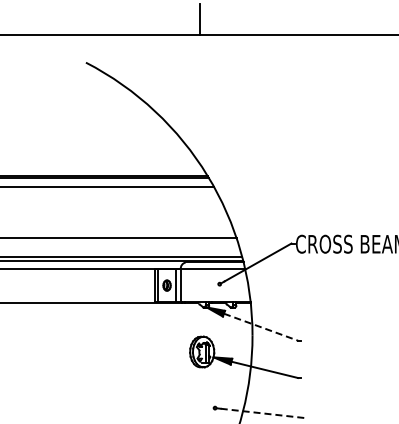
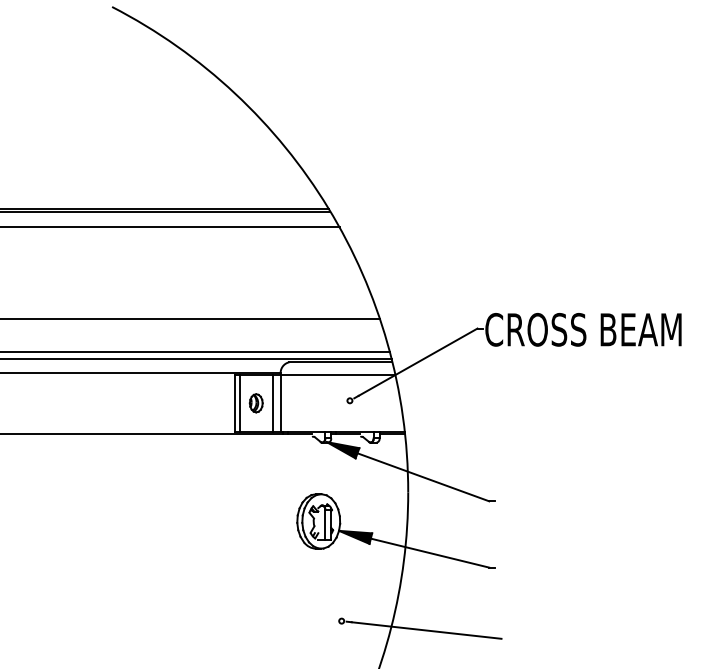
line: (261, 327) -> (424, 477), dashed -> solid
line: (263, 413) -> (427, 630), dashed -> solid

